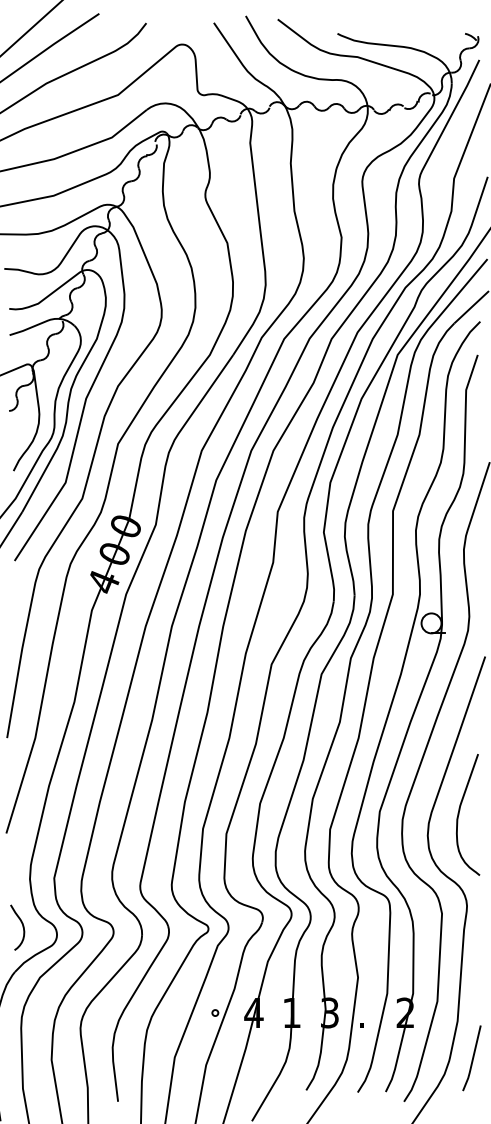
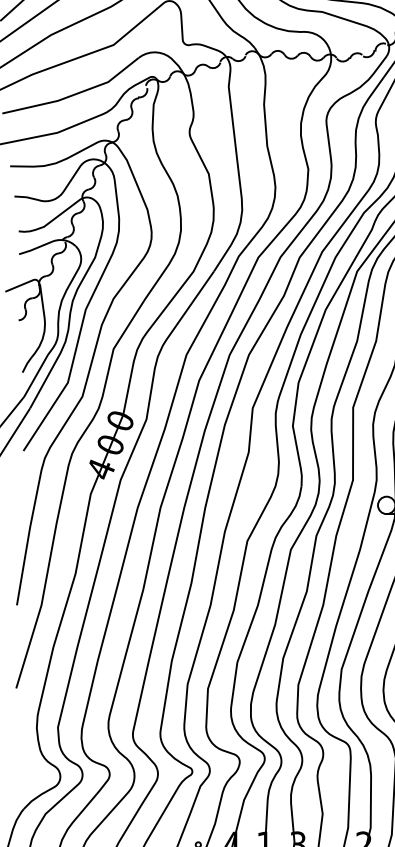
curve: (21, 924) -> (29, 767), removed

